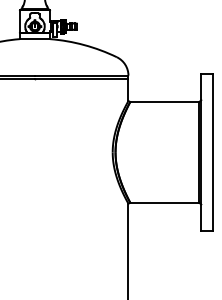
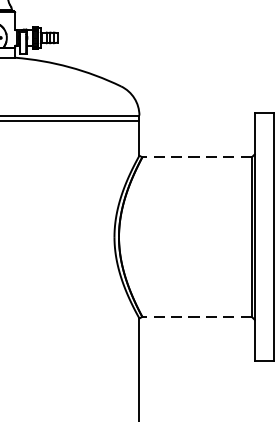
line: (164, 102) -> (196, 158), solid -> dashed
line: (164, 202) -> (196, 316), solid -> dashed

